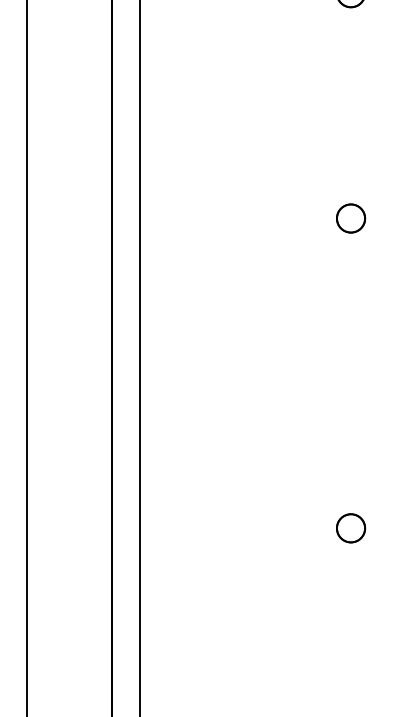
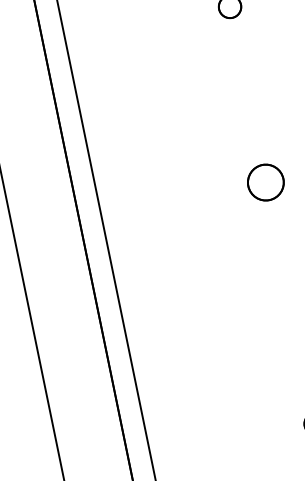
part: (351, 218) -> (266, 182), size x1.6

